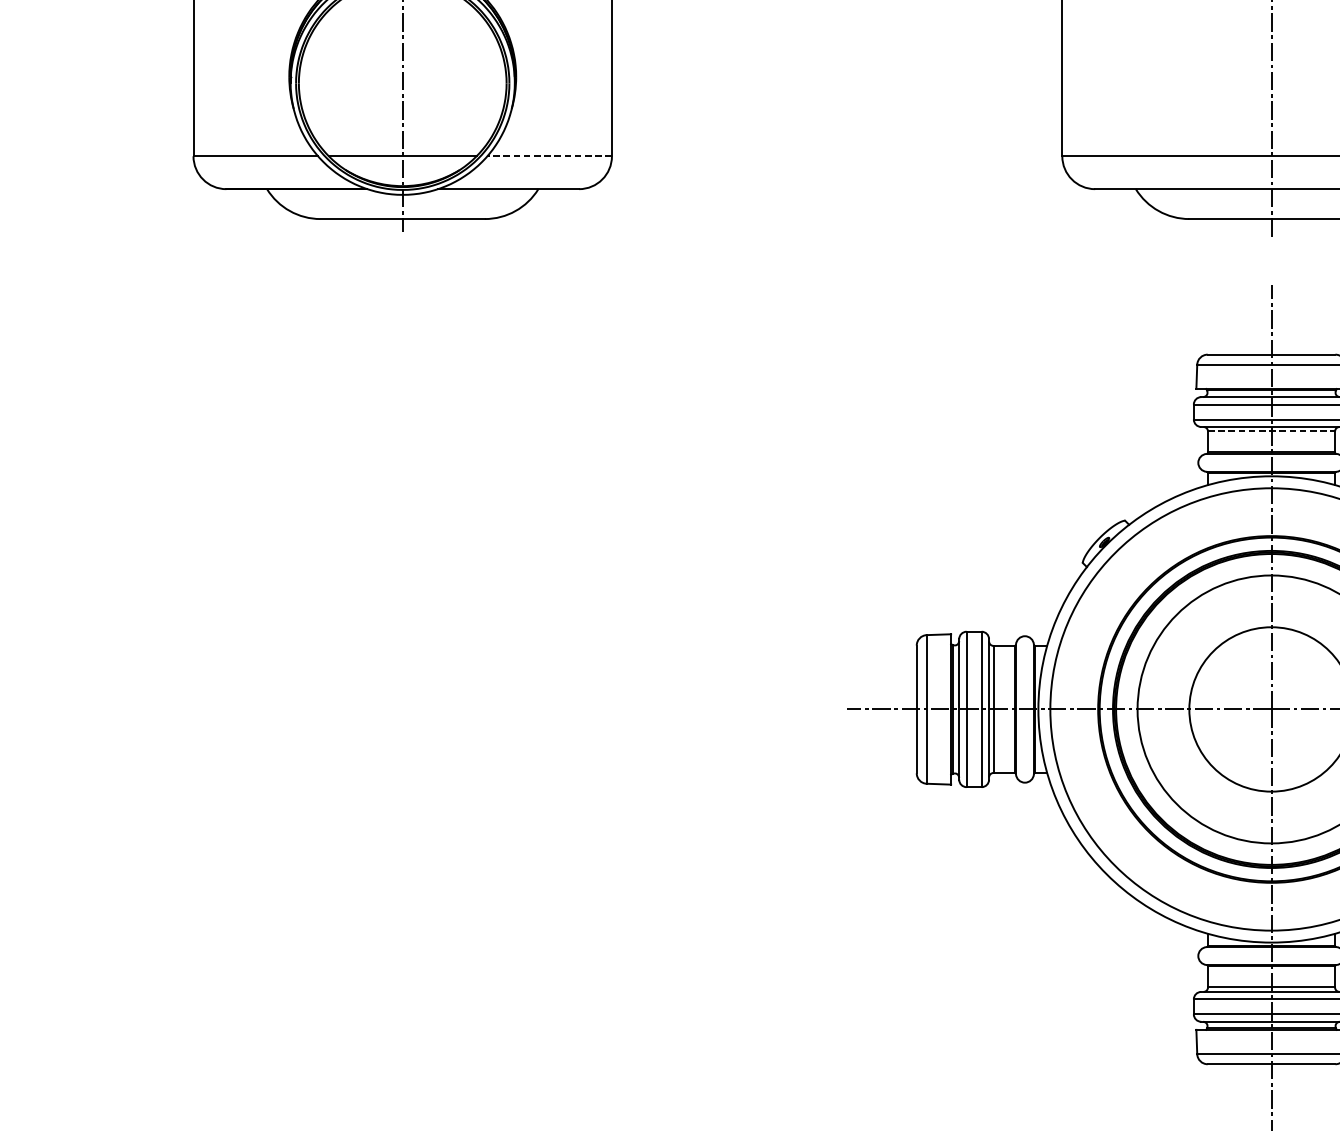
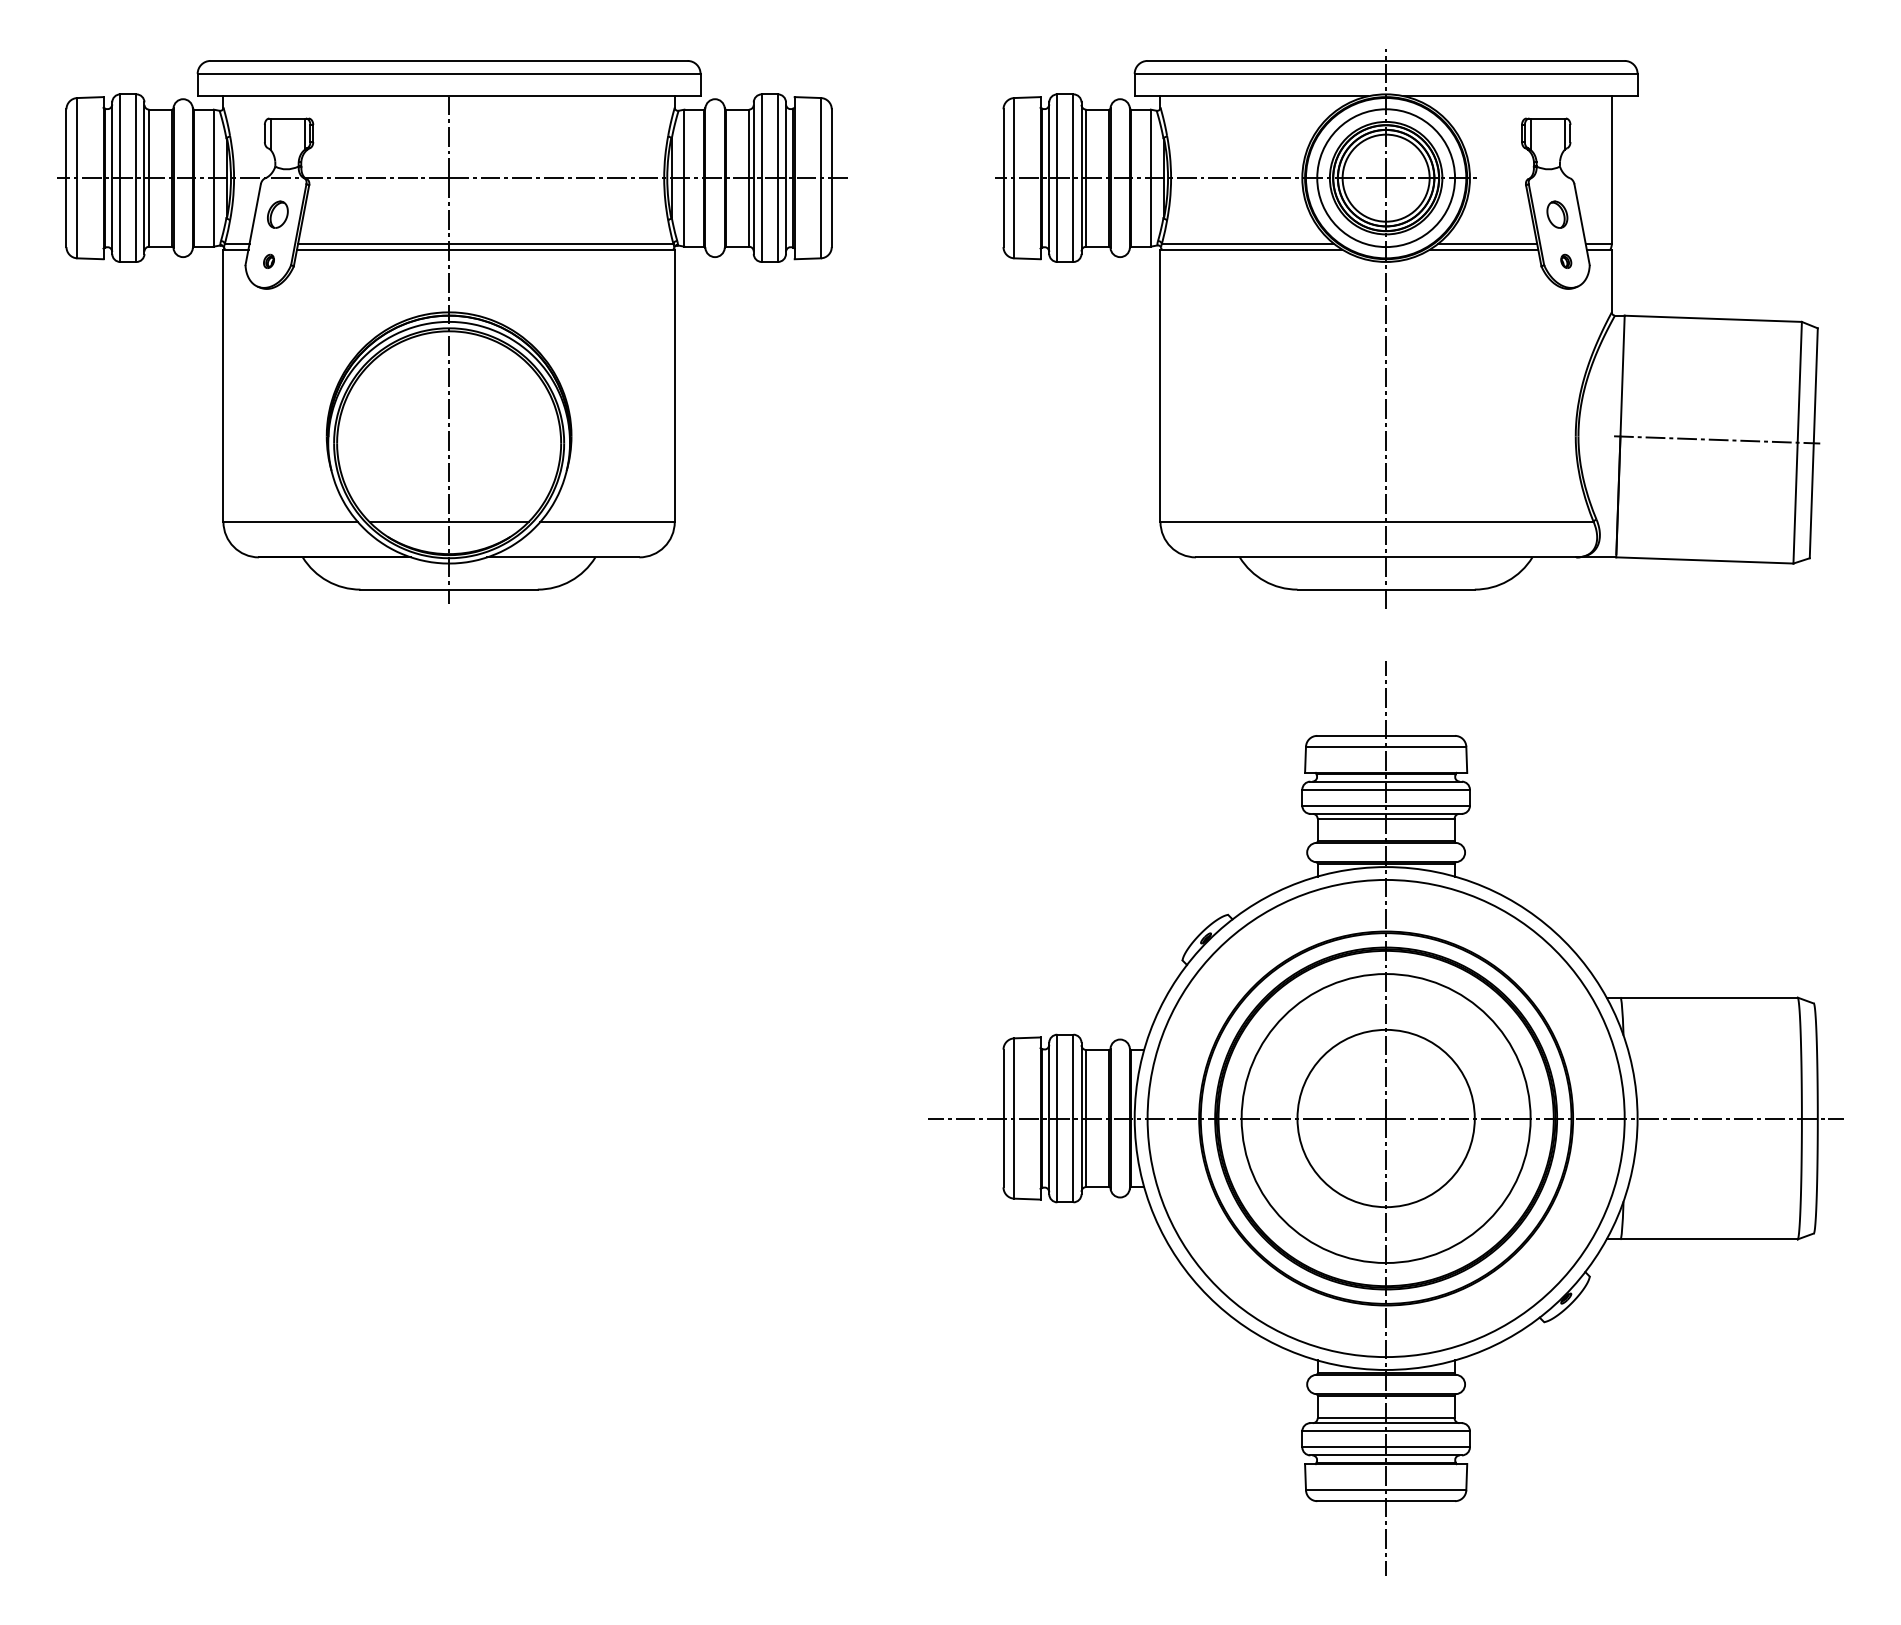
line: (549, 155) -> (607, 521), dashed -> solid
line: (1271, 431) -> (1386, 818), dashed -> solid

